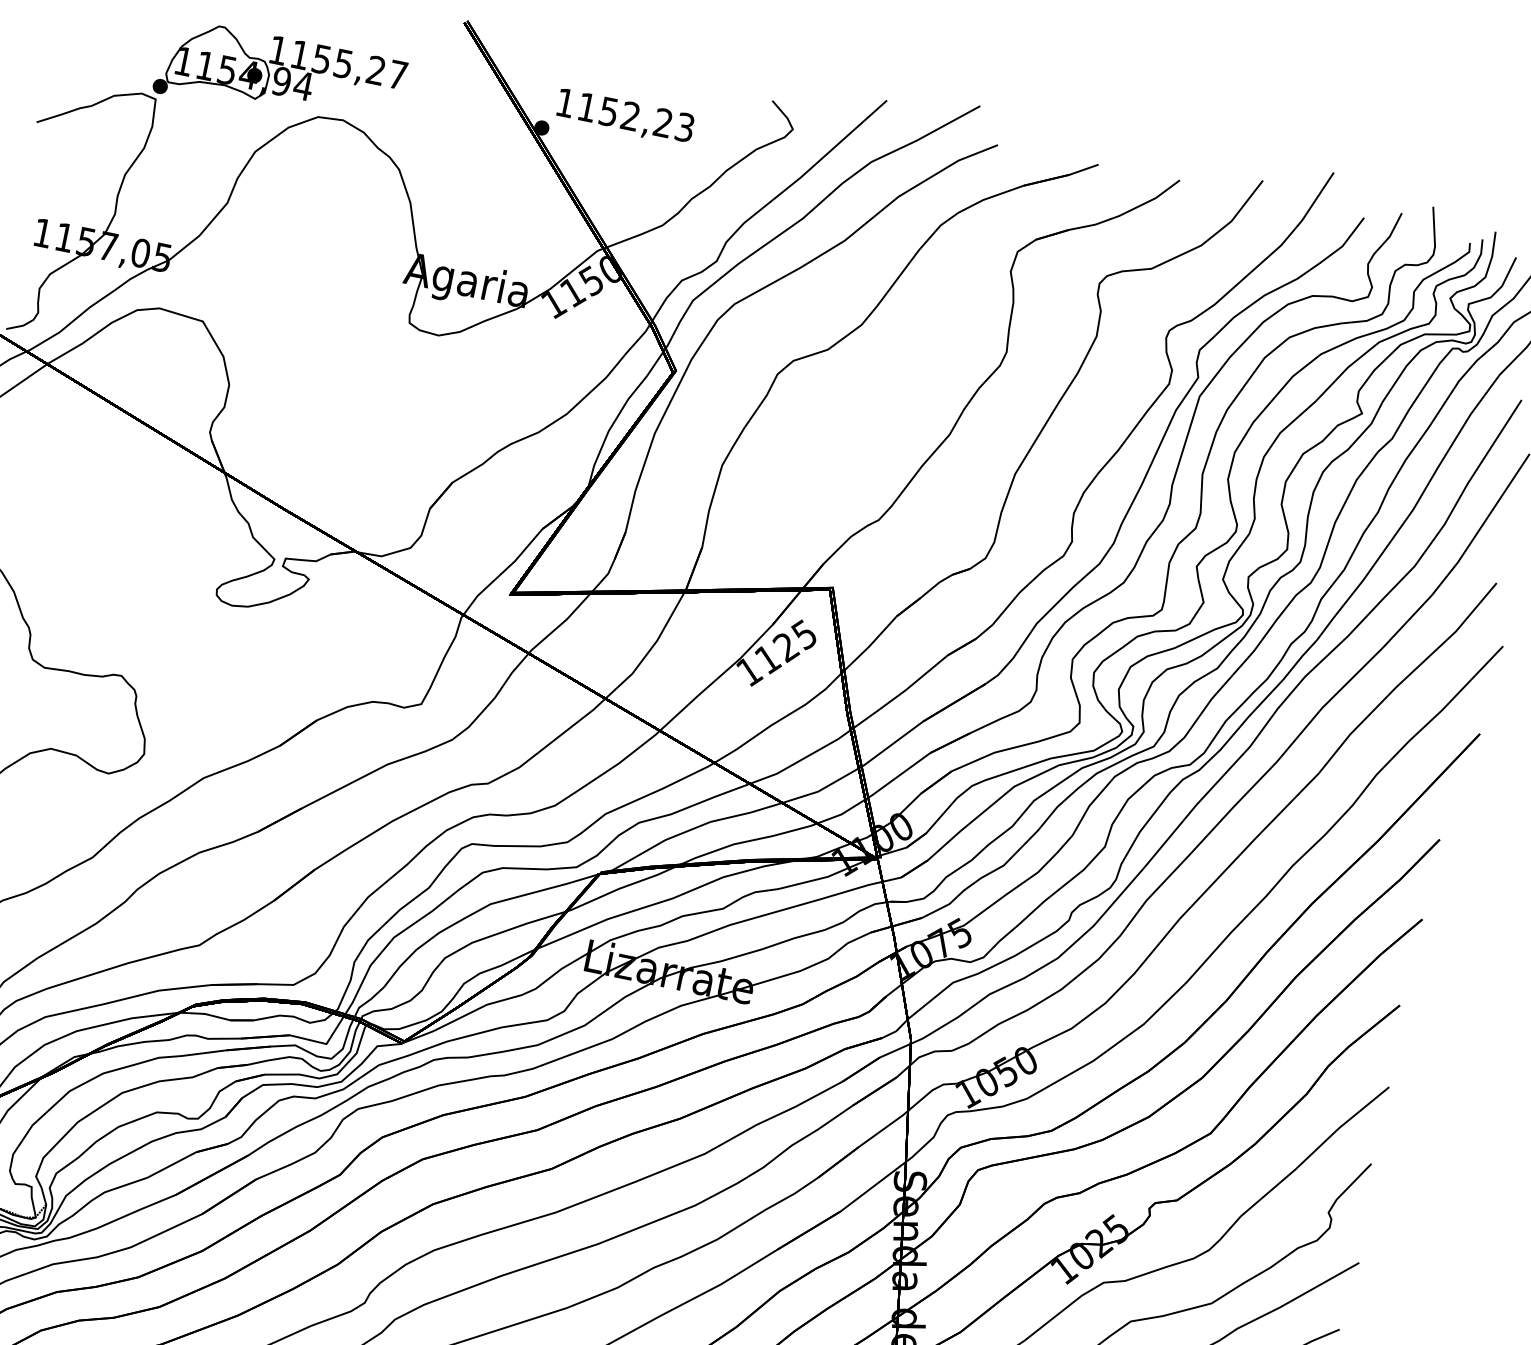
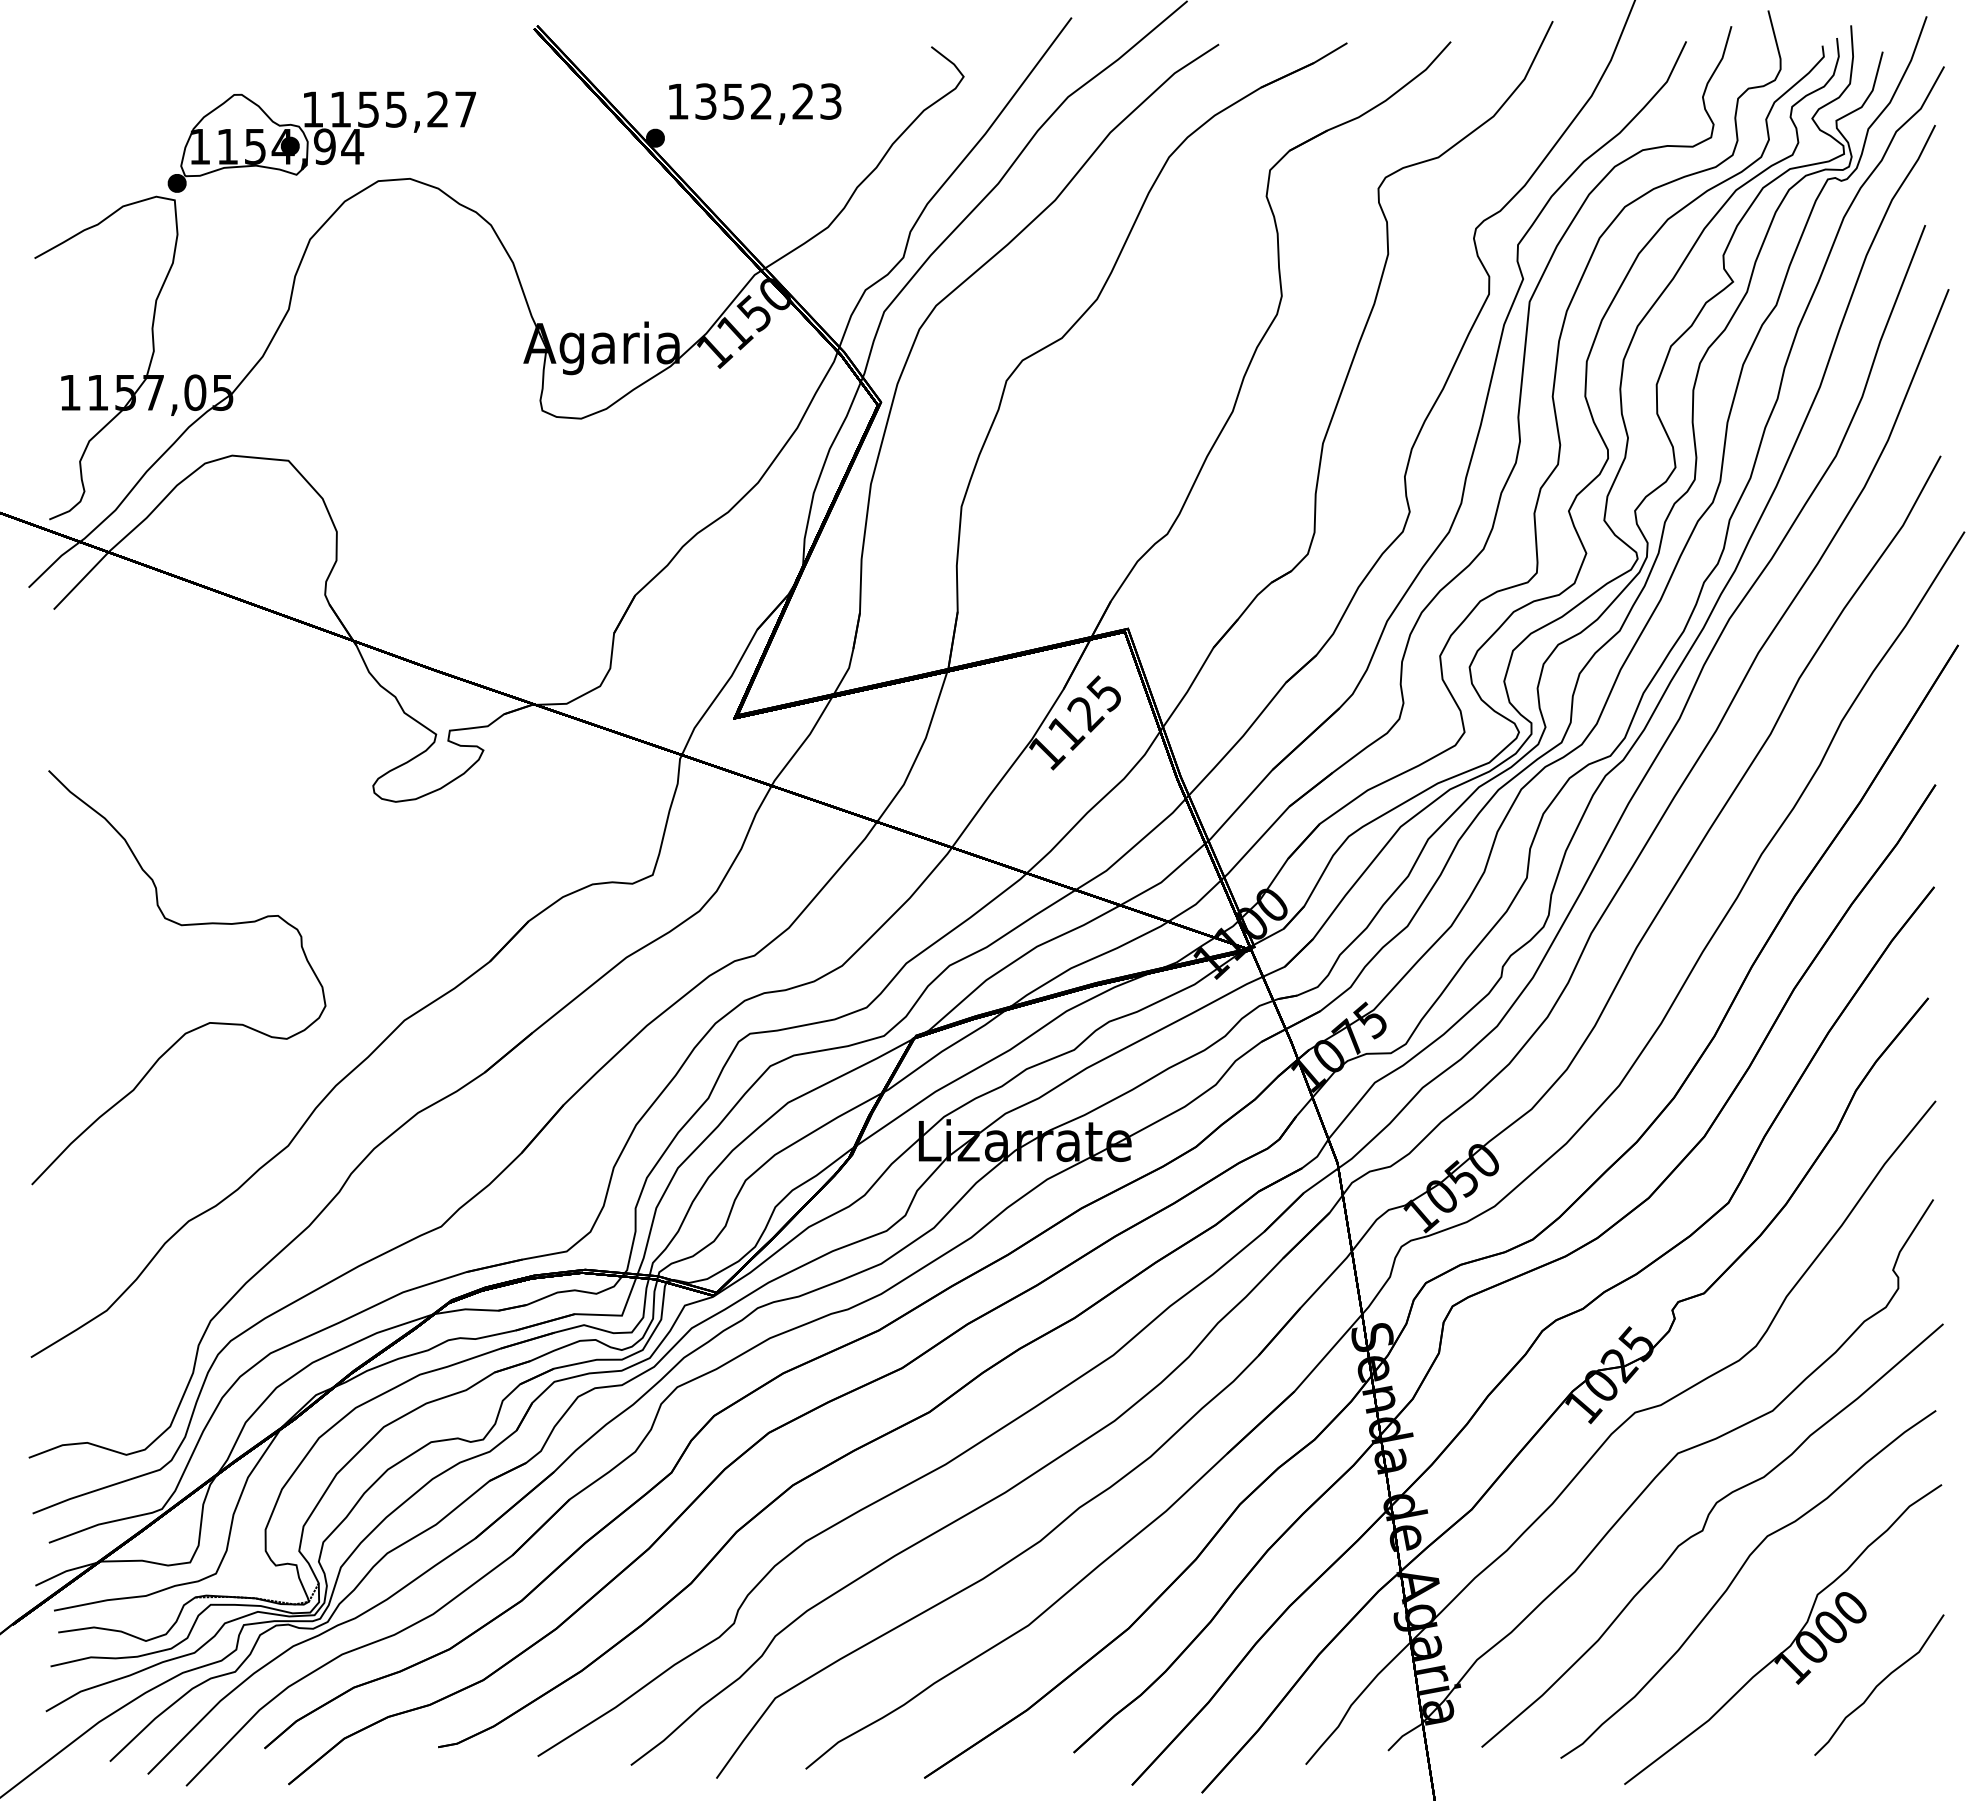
text: (586, 107) -> (705, 101), 1152,23 -> 1352,23

